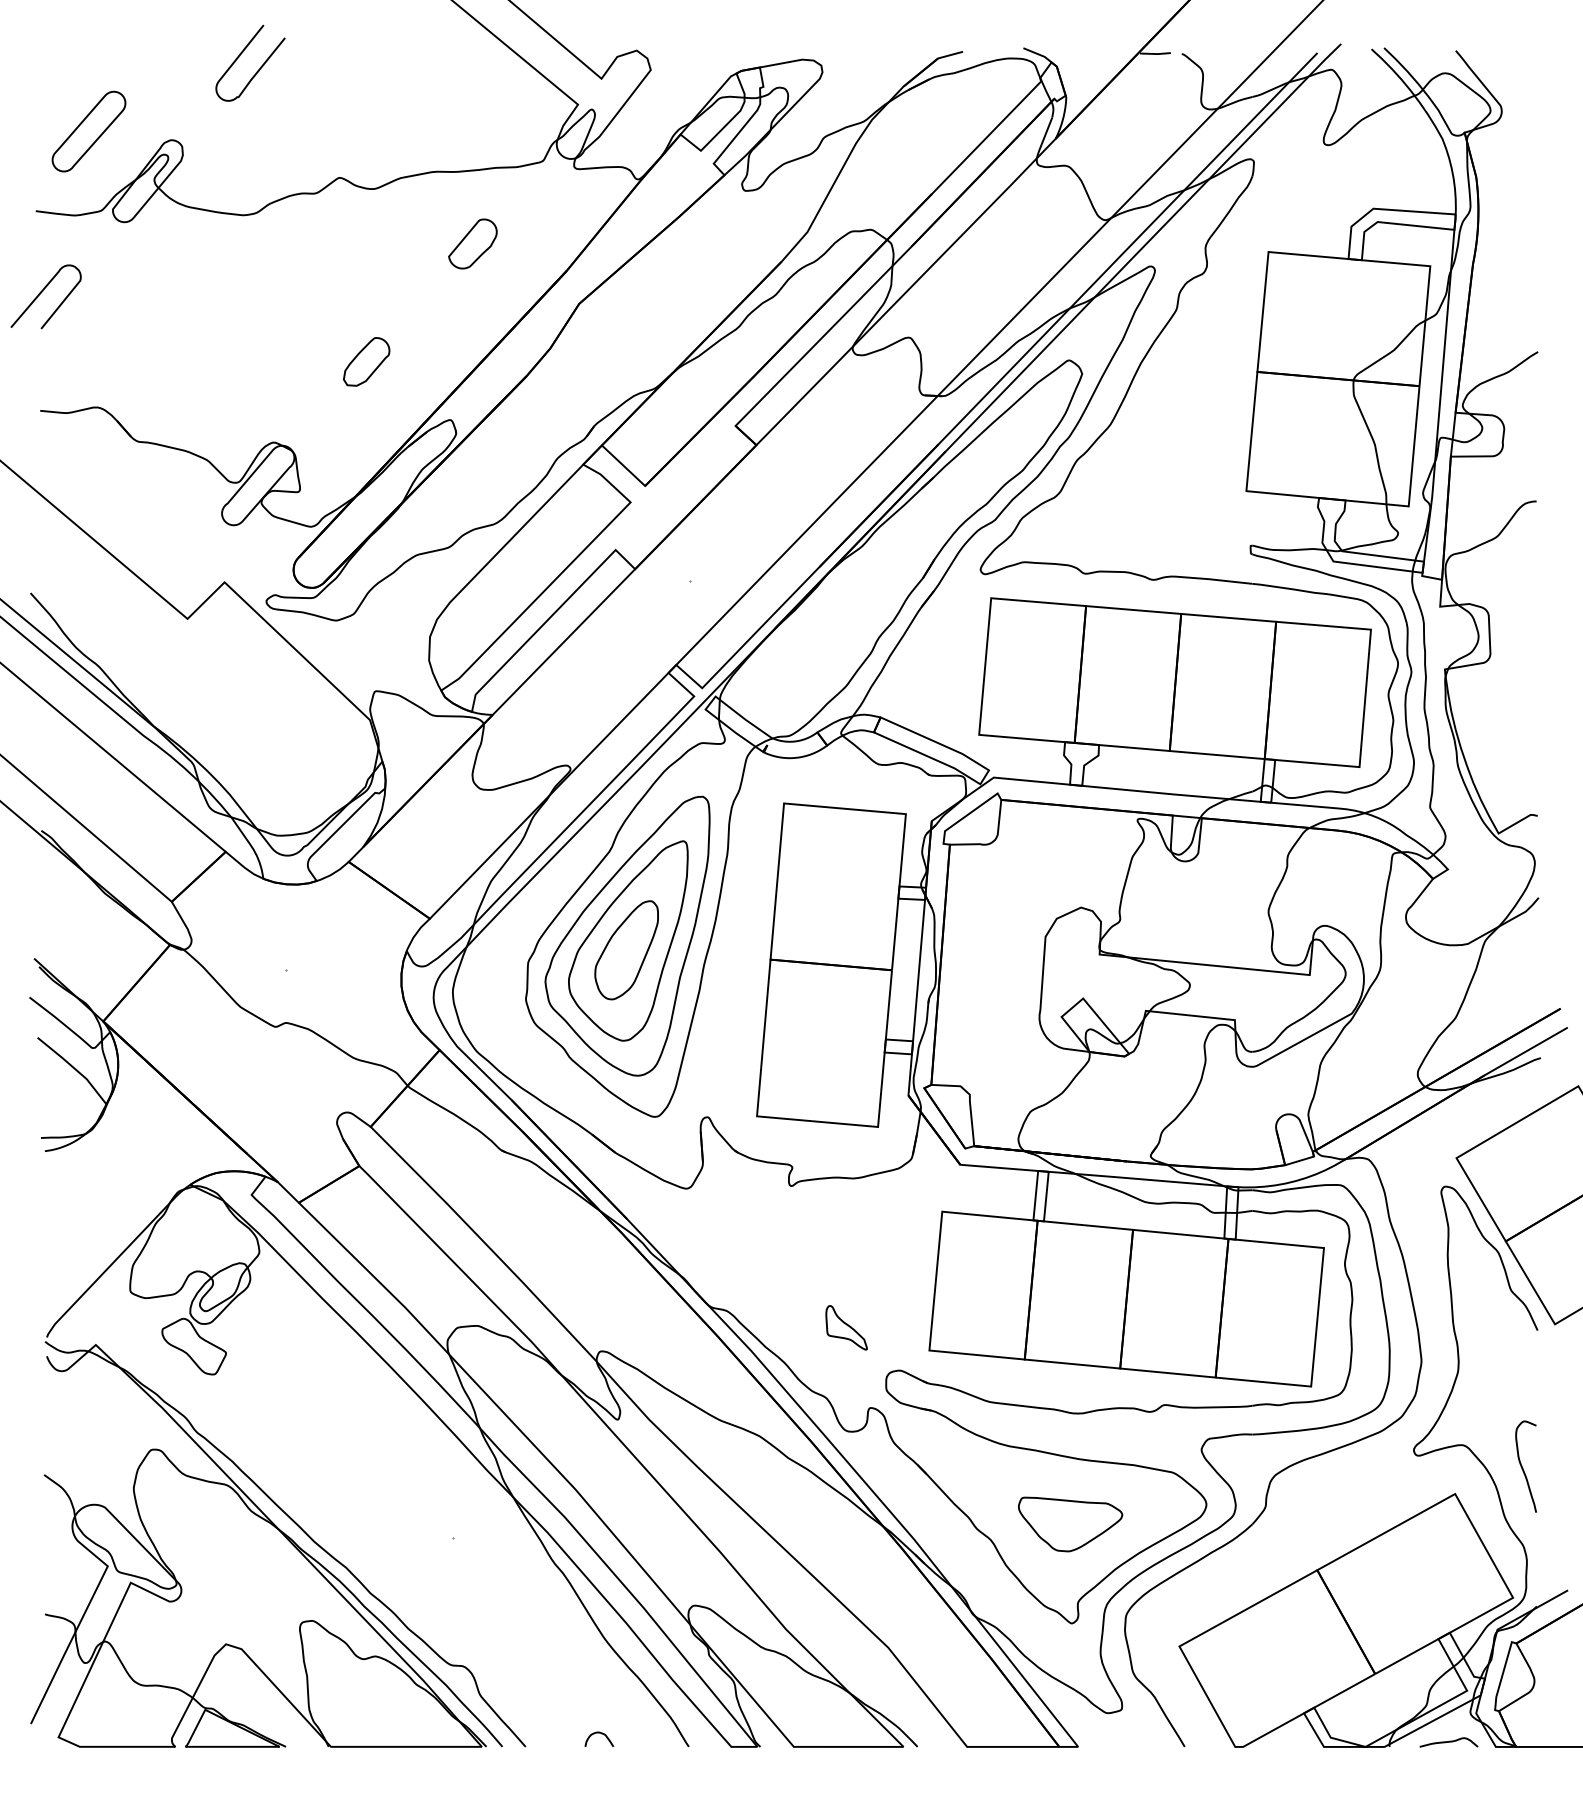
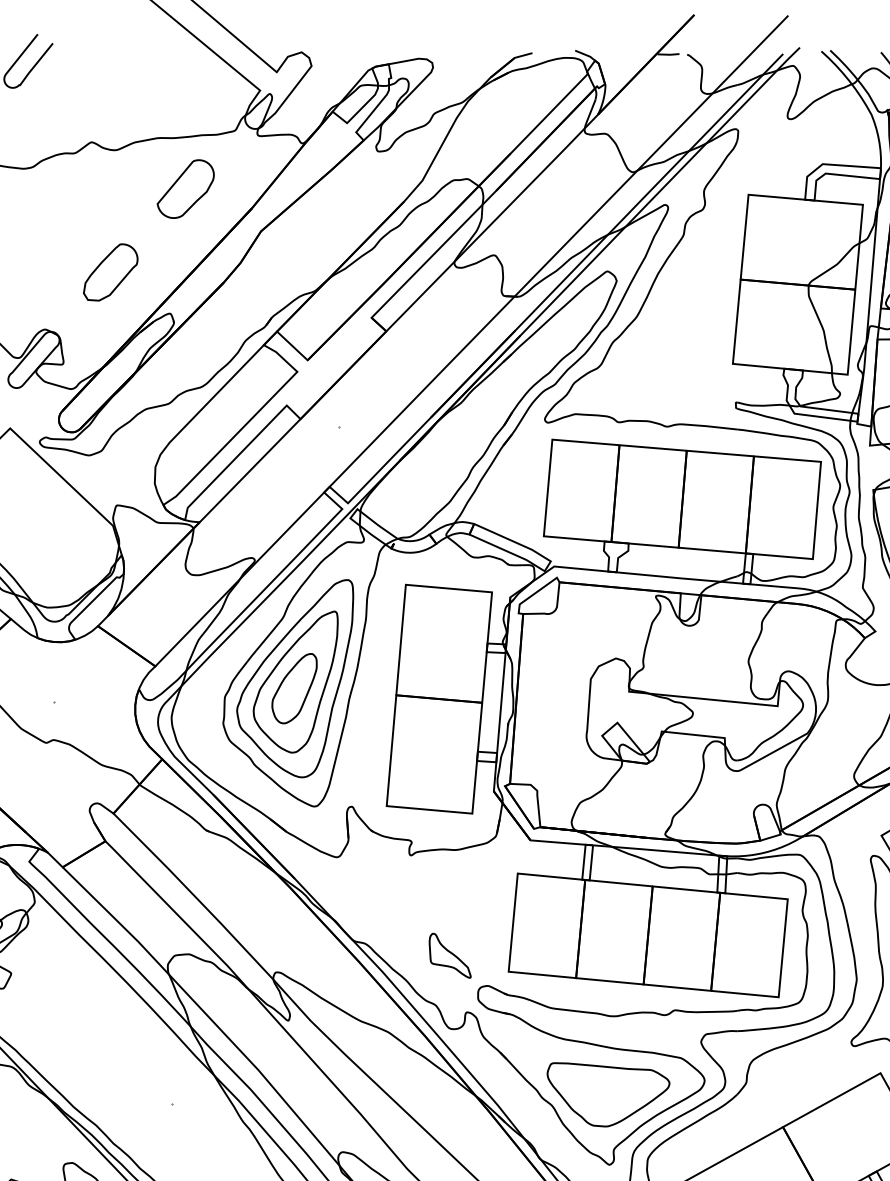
part: (472, 243) -> (185, 188), size x1.67
part: (366, 361) -> (110, 272), size x1.67
part: (846, 1327) -> (450, 955), size x1.43
part: (1070, 1524) -> (608, 1094), size x1.67

